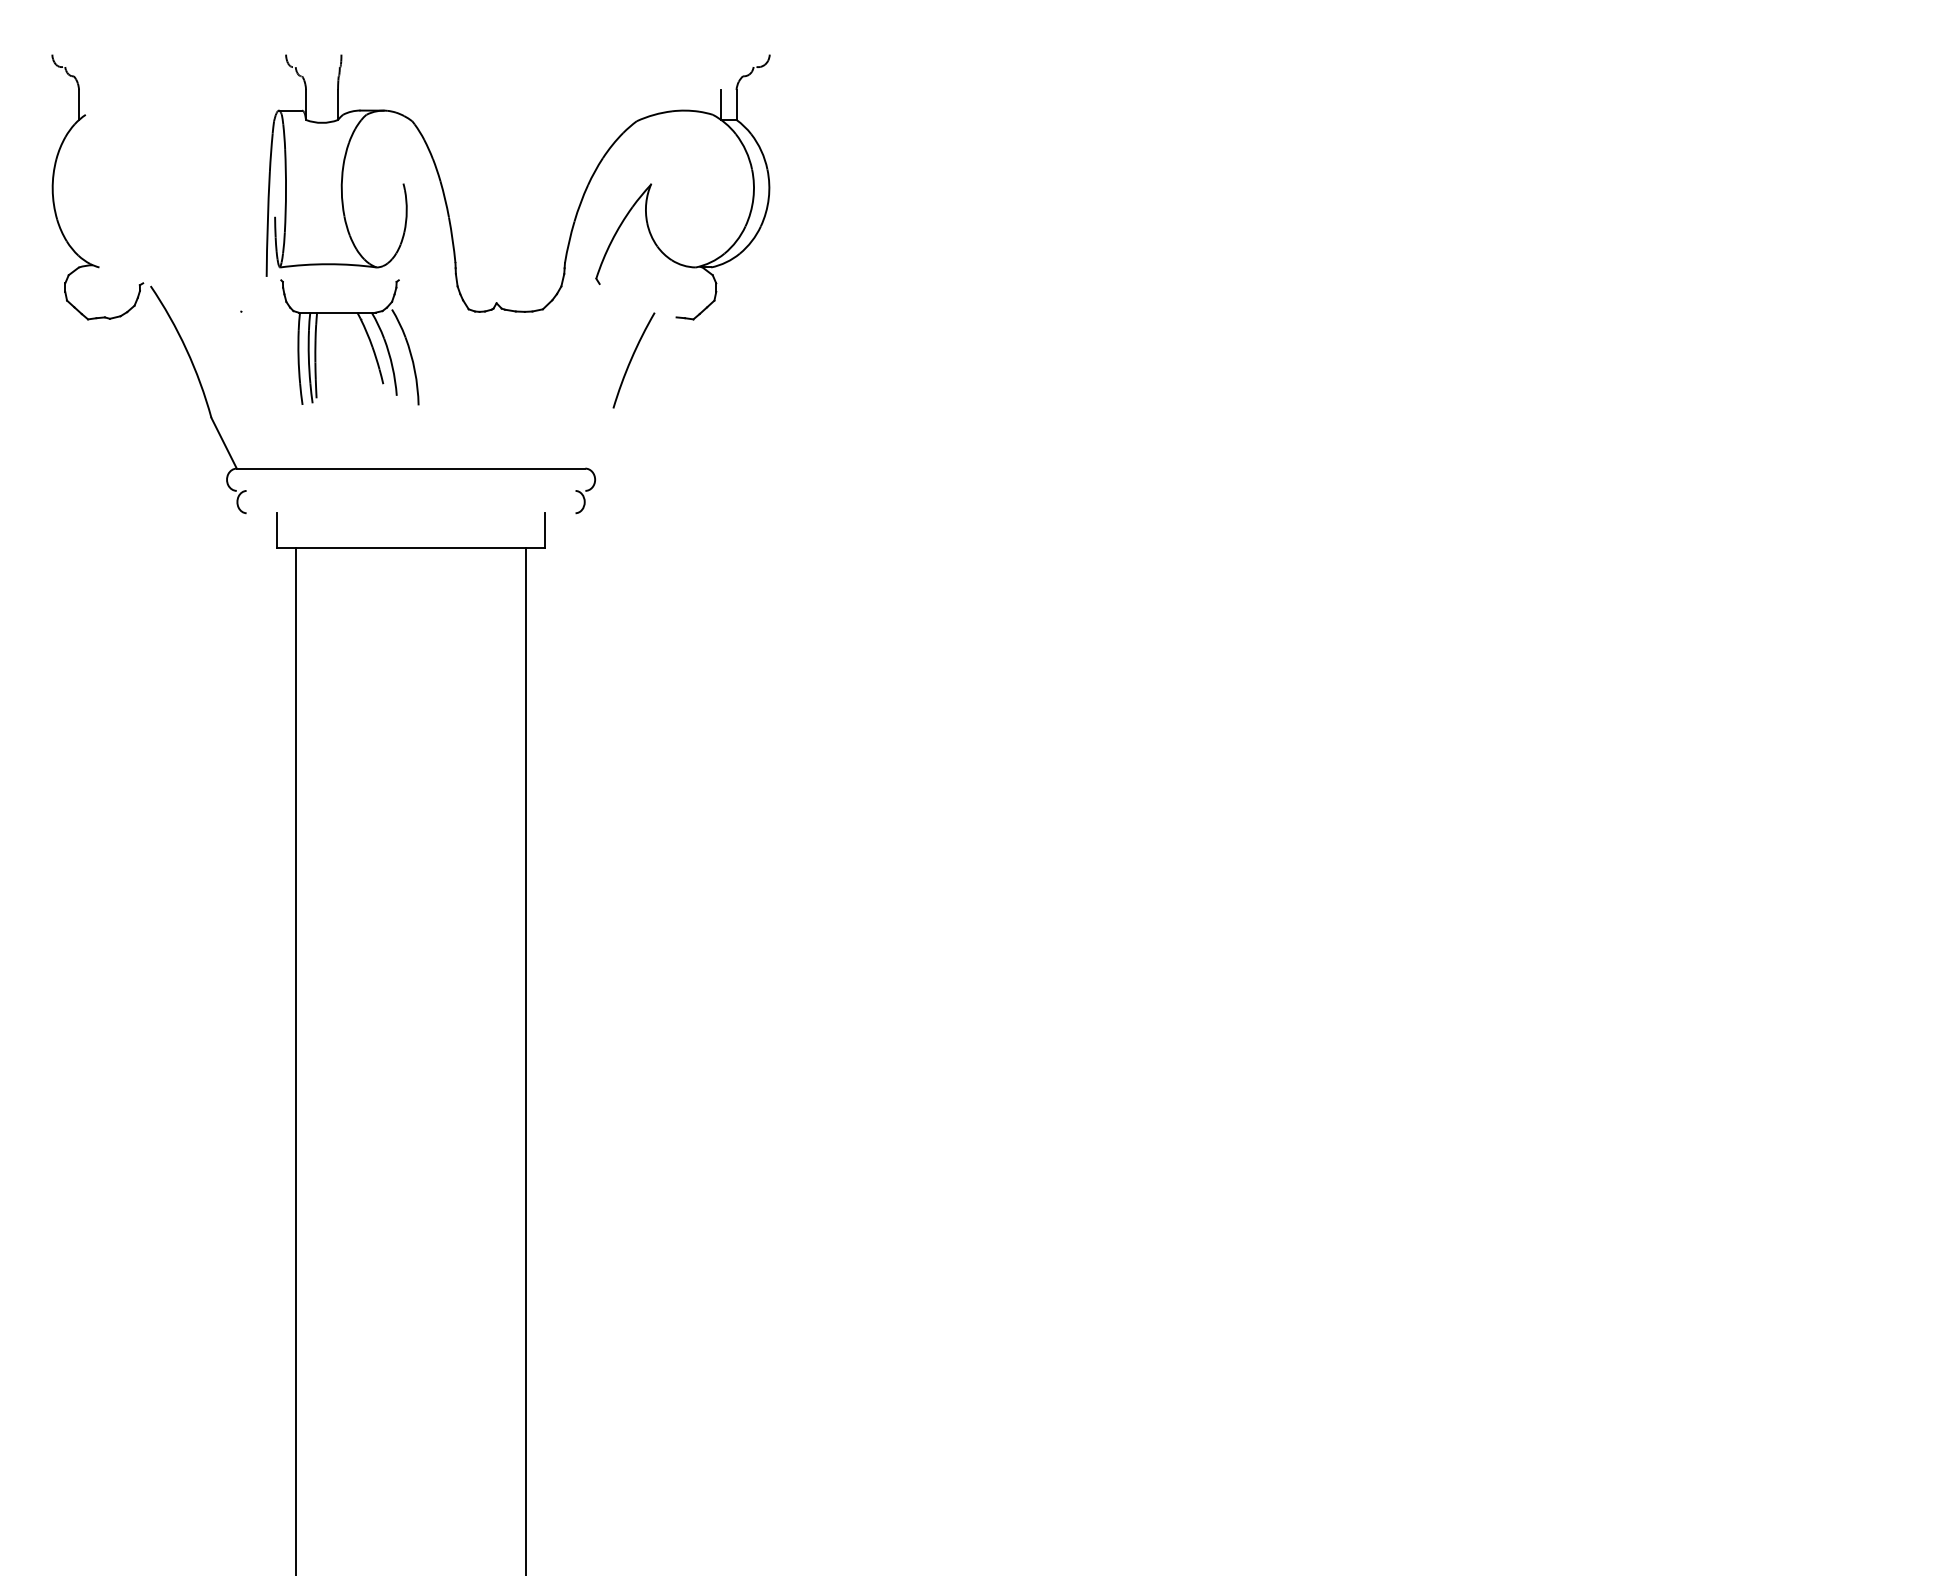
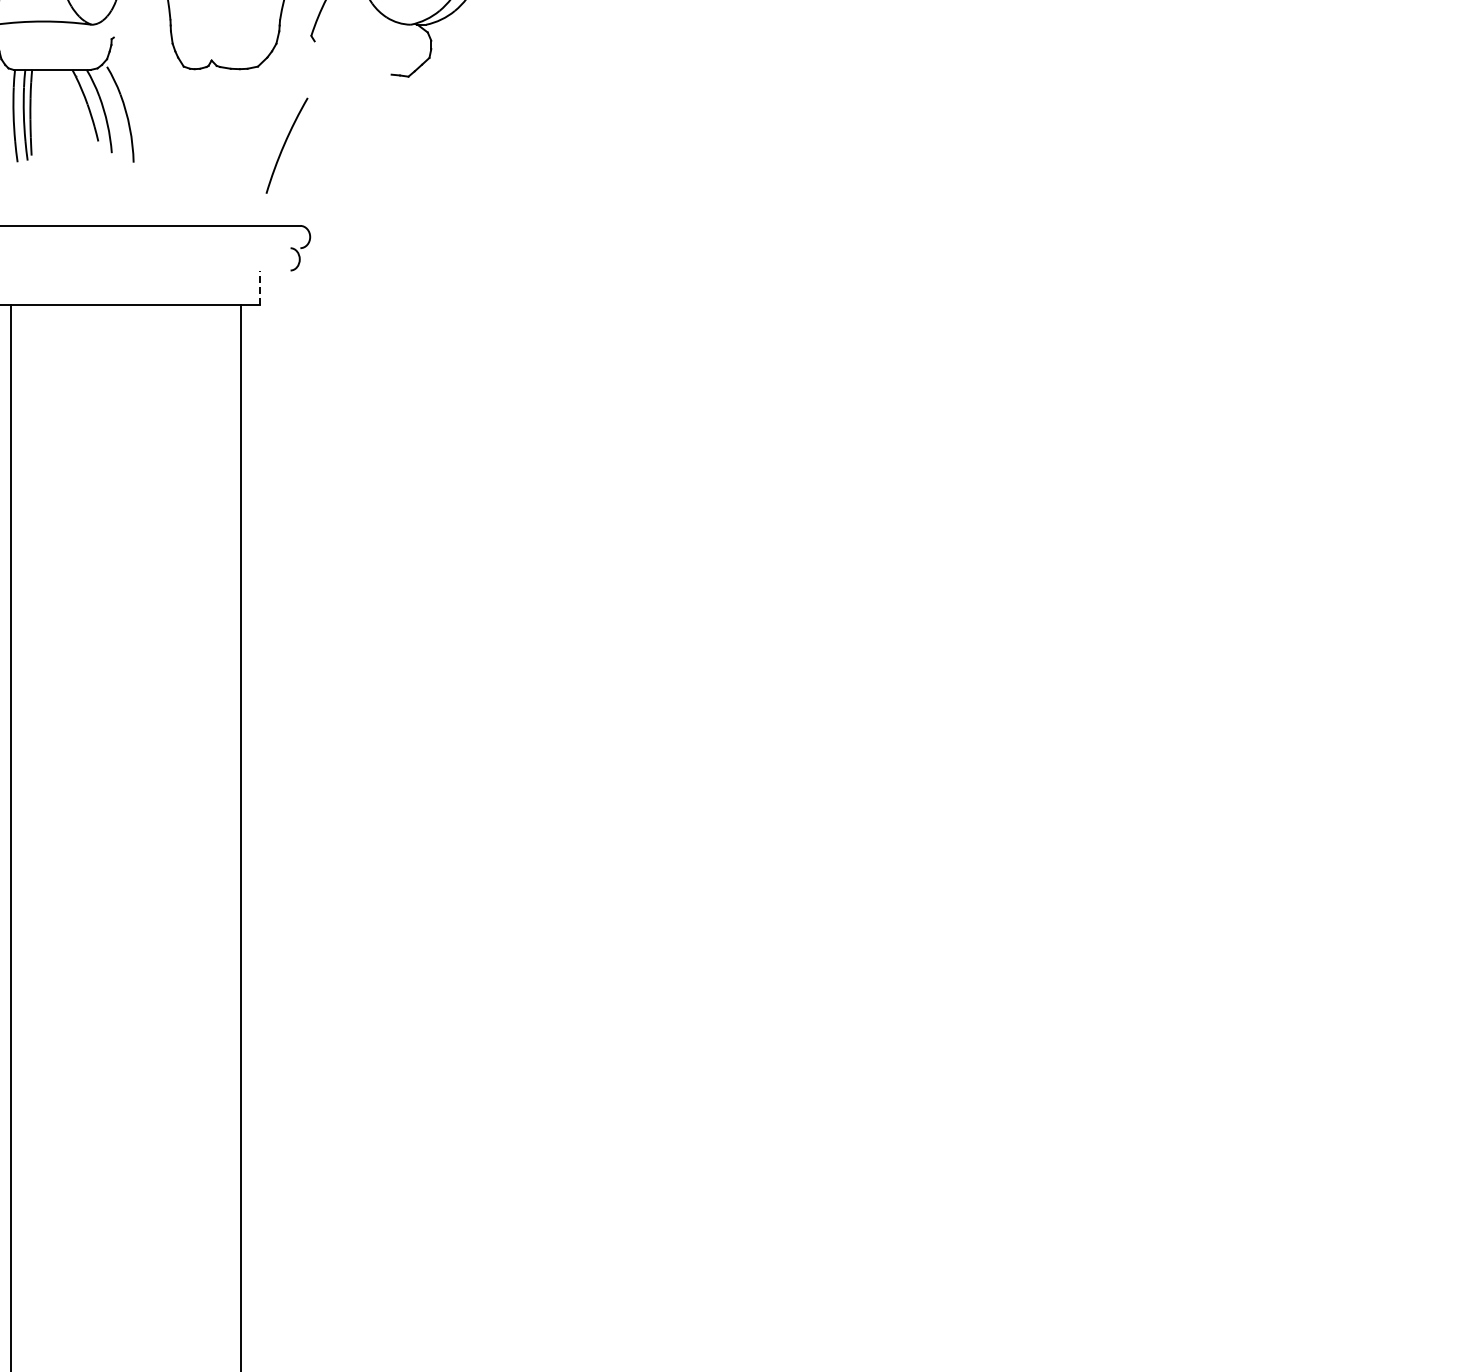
arc: (632, 359) -> (285, 144), moved
line: (545, 529) -> (260, 286), solid -> dashed

